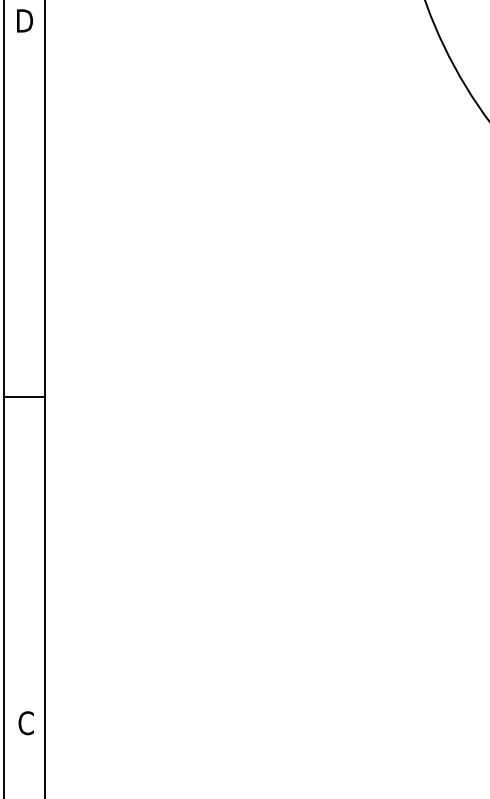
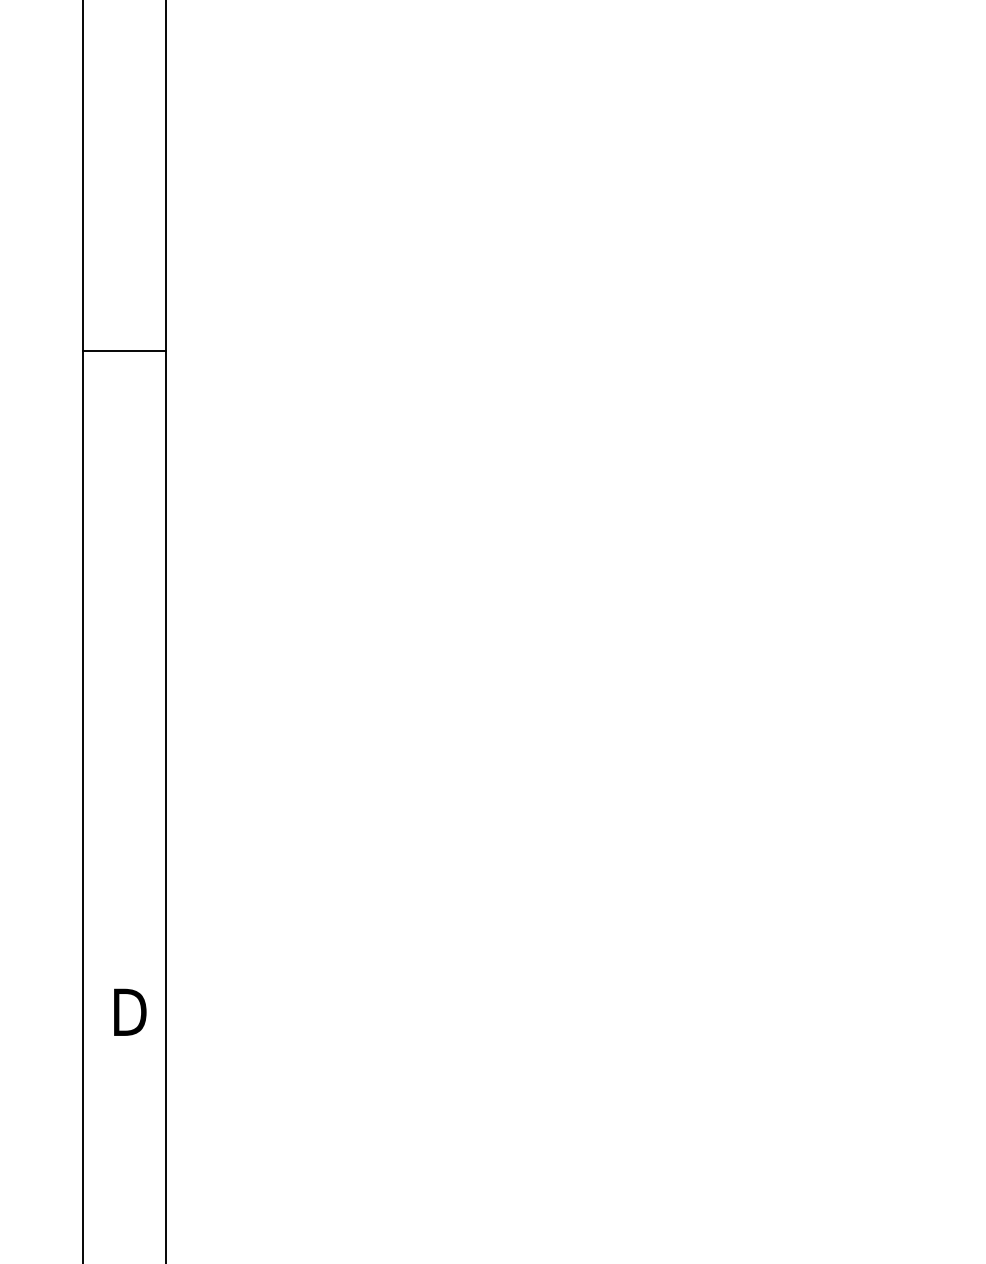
text: (26, 723) -> (127, 1012), C -> D

